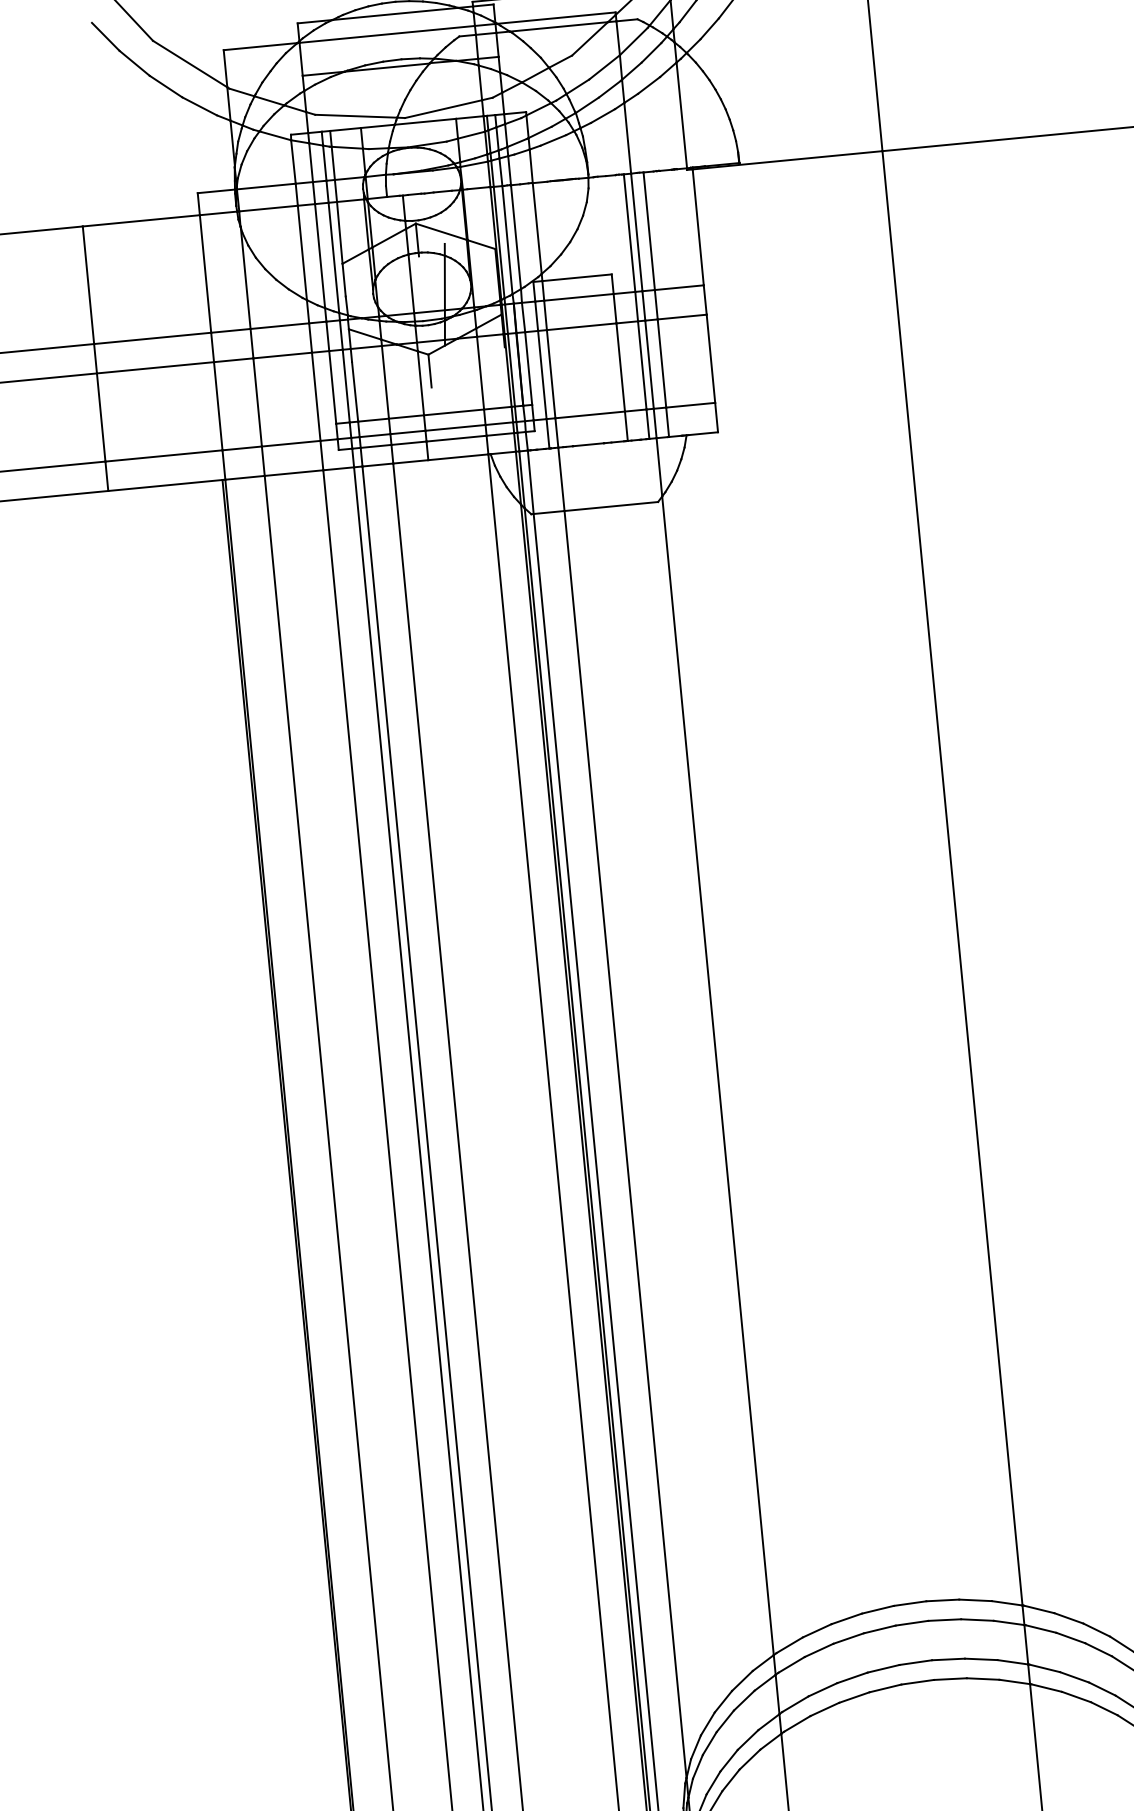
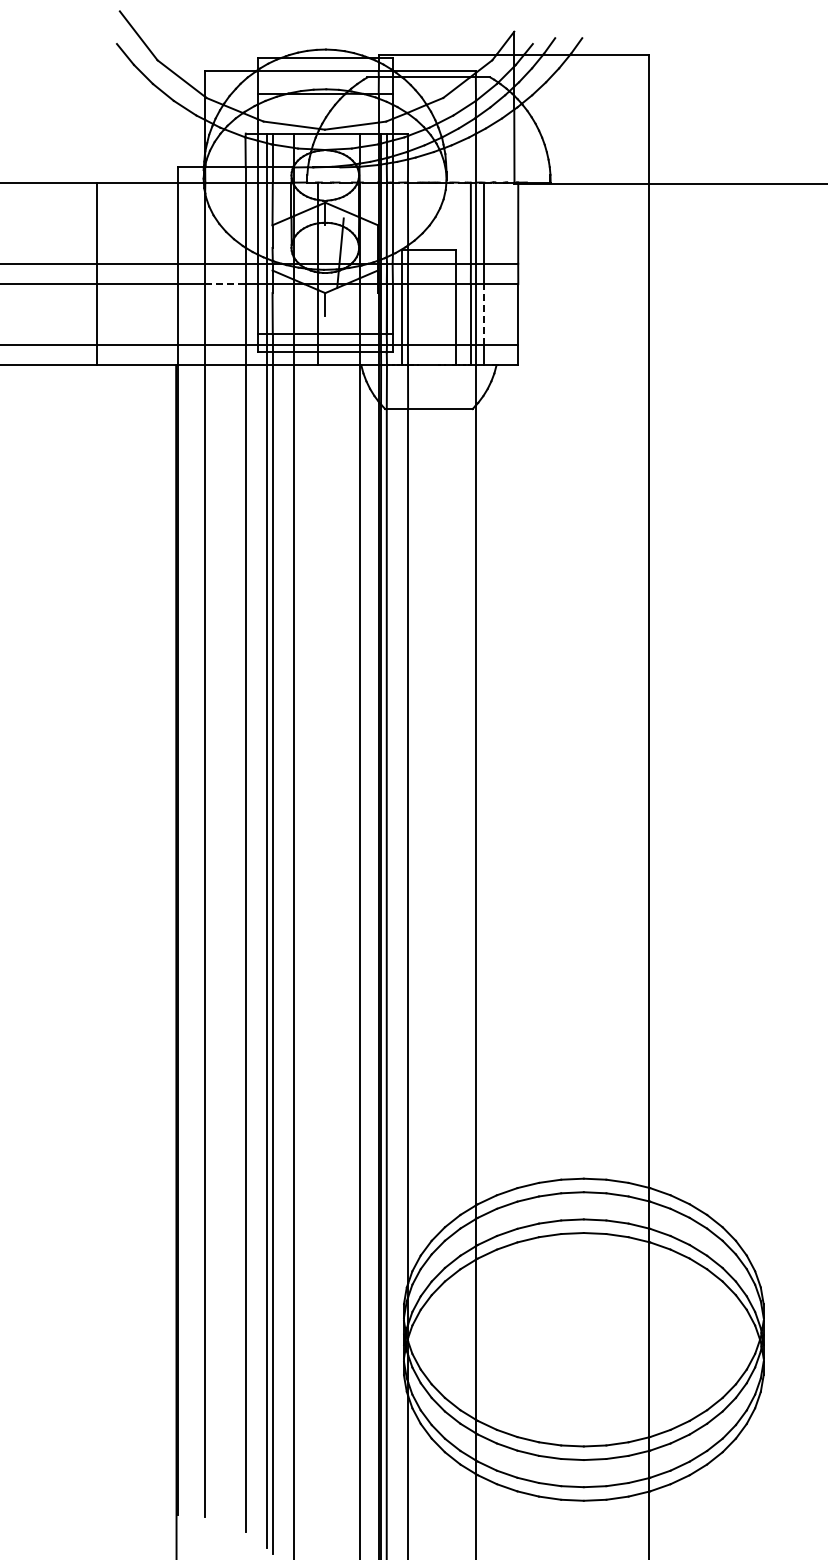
line: (284, 355) -> (226, 284), solid -> dashed
line: (662, 363) -> (484, 314), solid -> dashed

